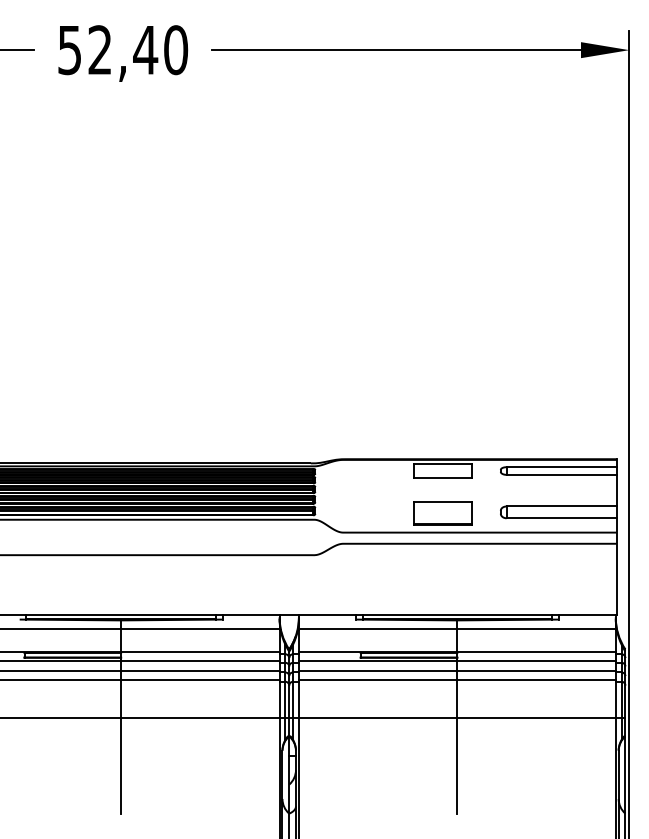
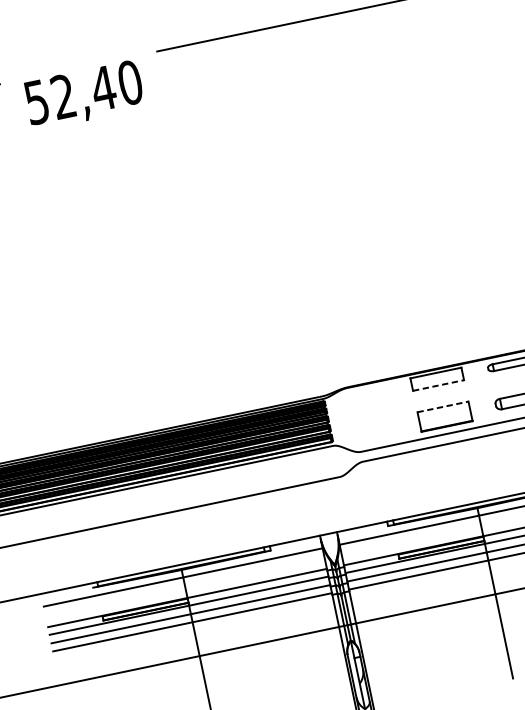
text: (123, 53) -> (84, 95), moved
line: (442, 477) -> (438, 385), solid -> dashed
line: (442, 502) -> (442, 407), solid -> dashed

